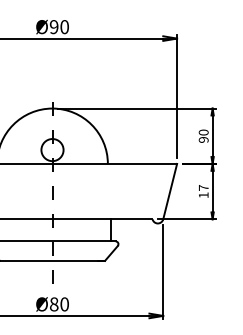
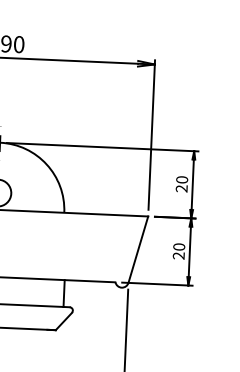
text: (203, 139) -> (181, 188), 90 -> 20
text: (203, 191) -> (178, 251), 17 -> 20

